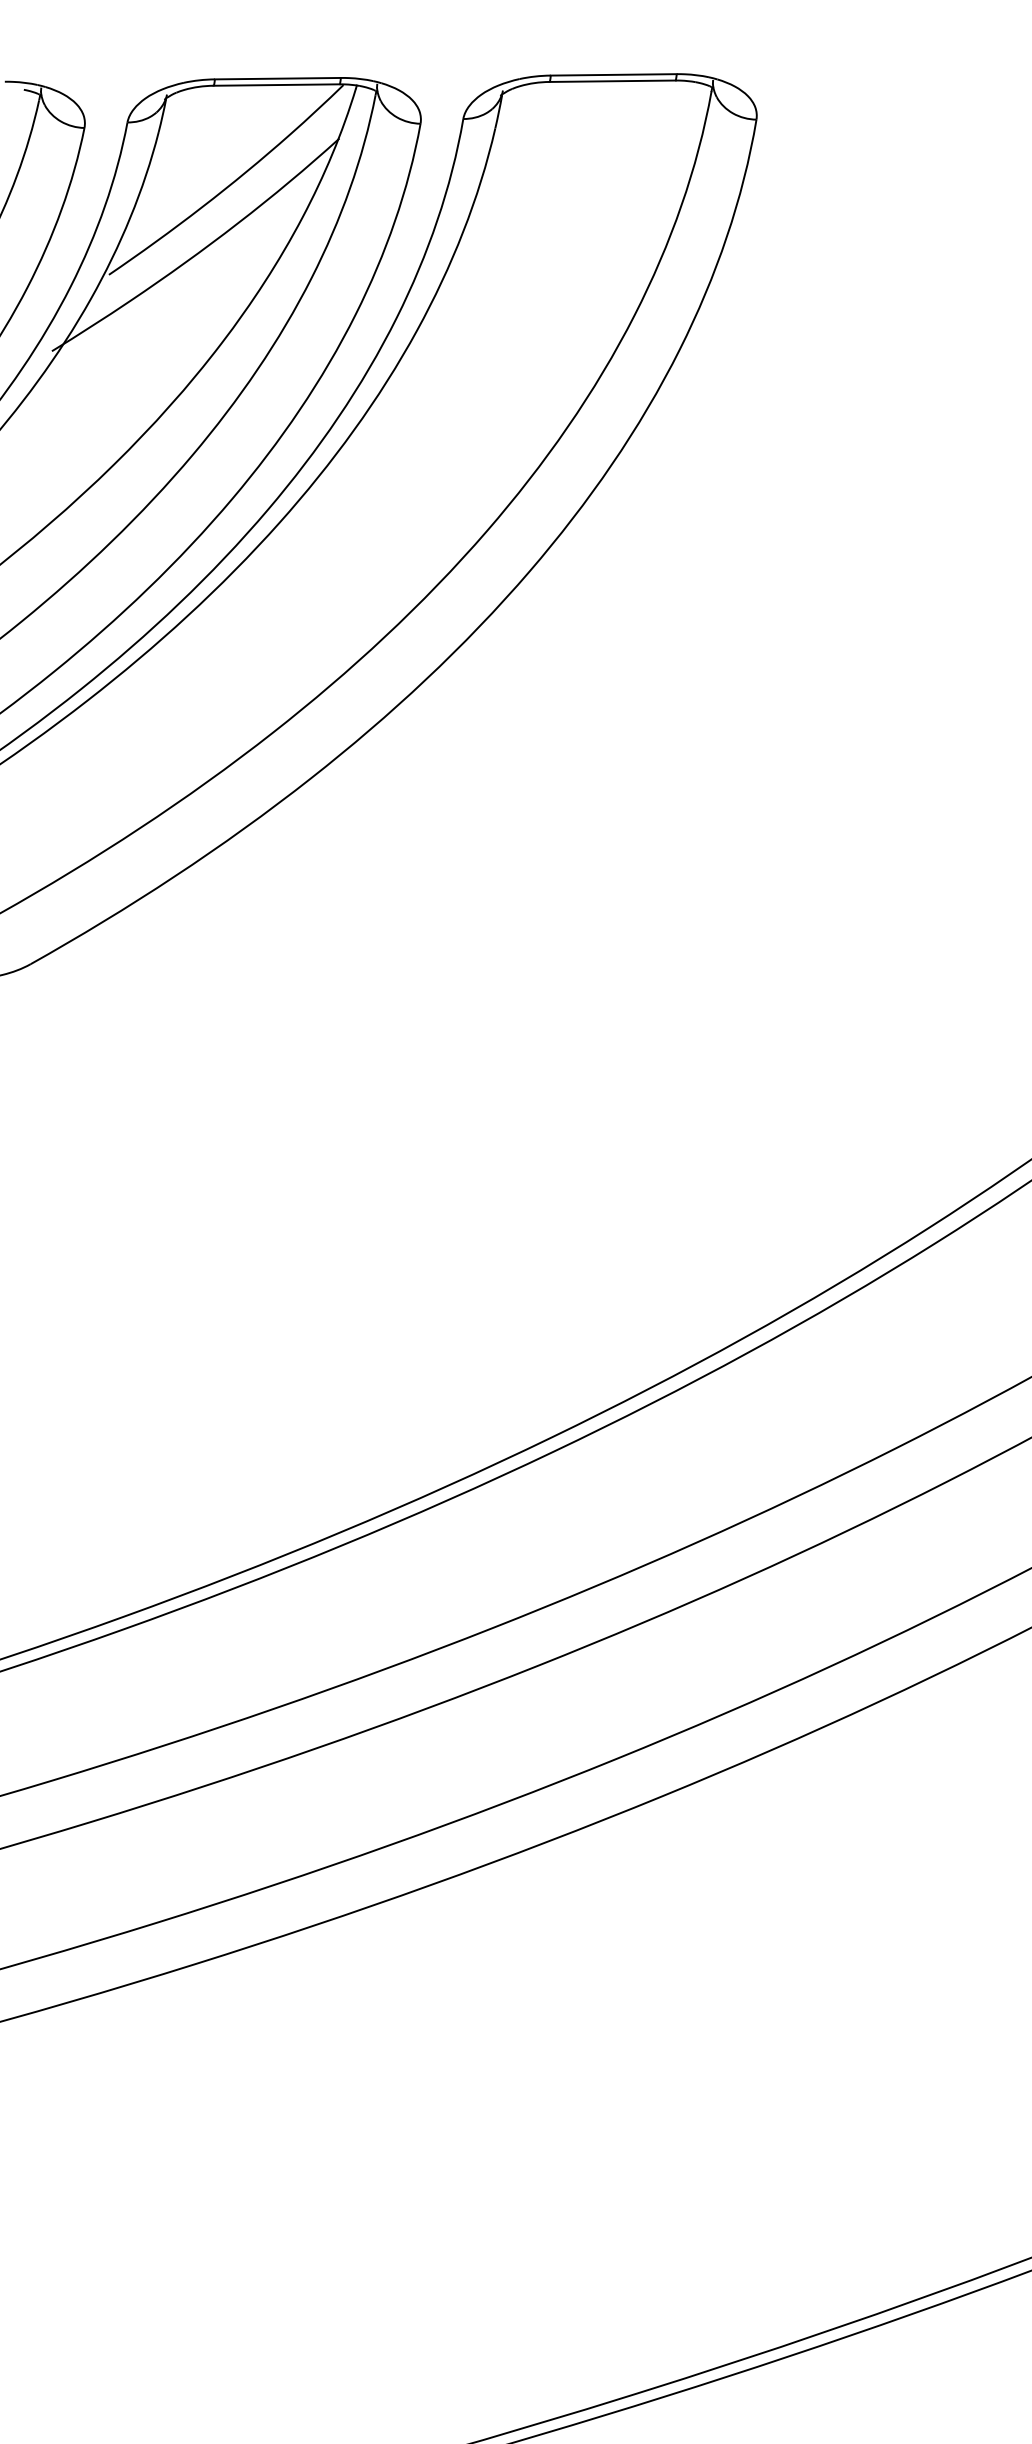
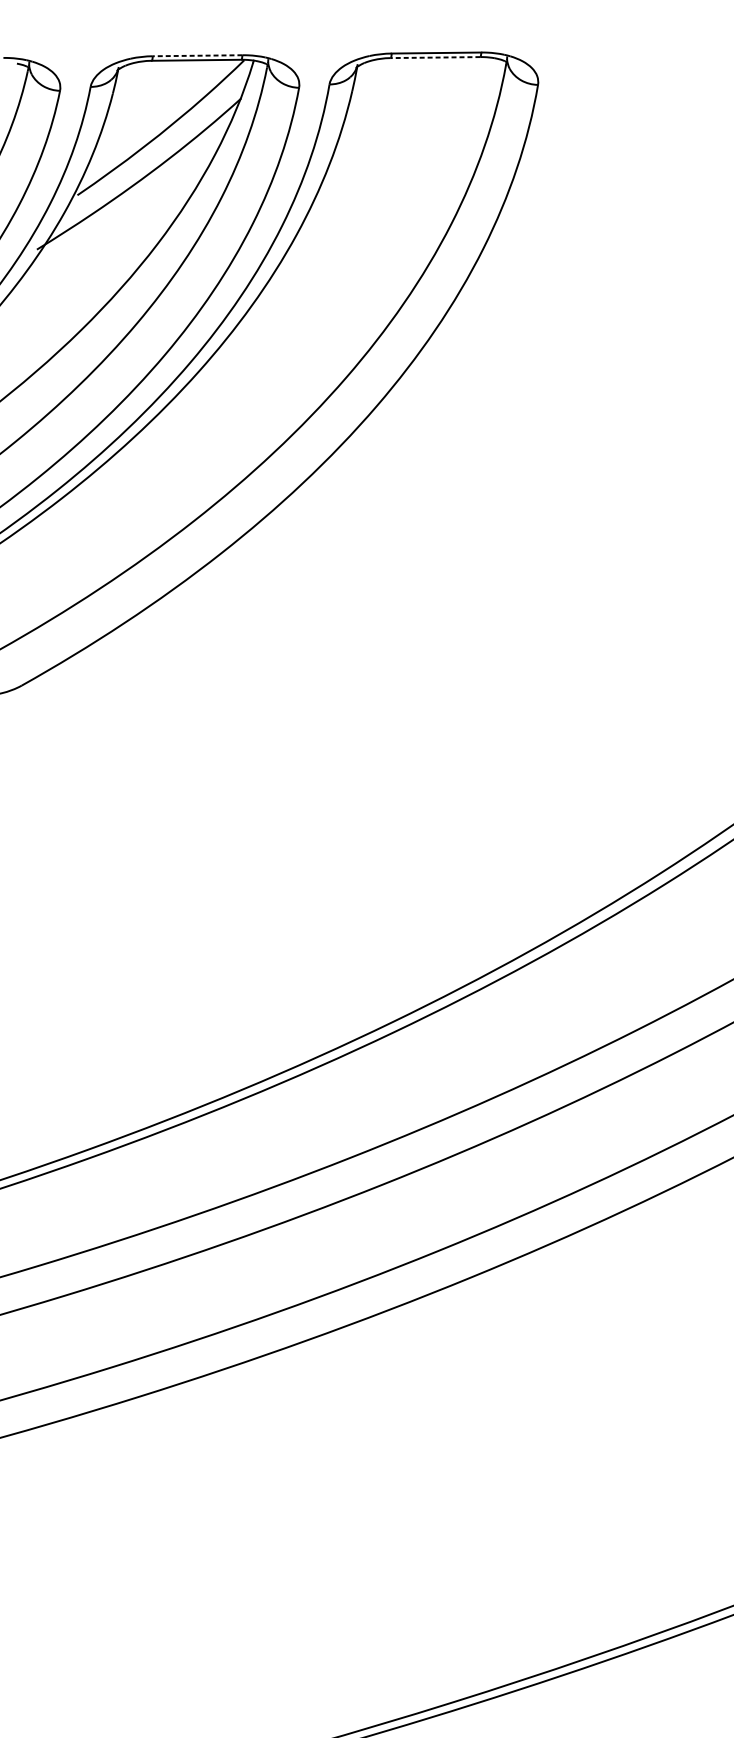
line: (277, 78) -> (197, 55), solid -> dashed
line: (612, 81) -> (435, 57), solid -> dashed

